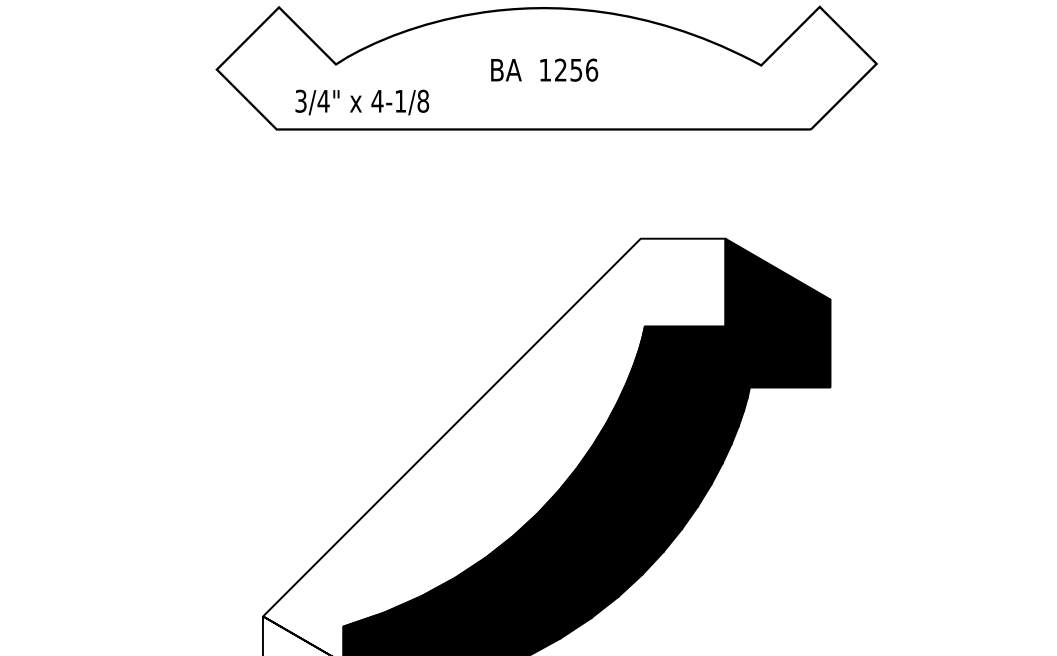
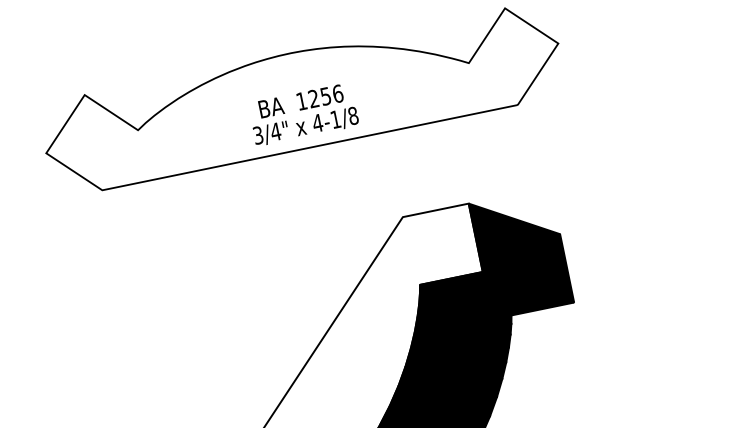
text: (362, 102) -> (306, 126), moved

